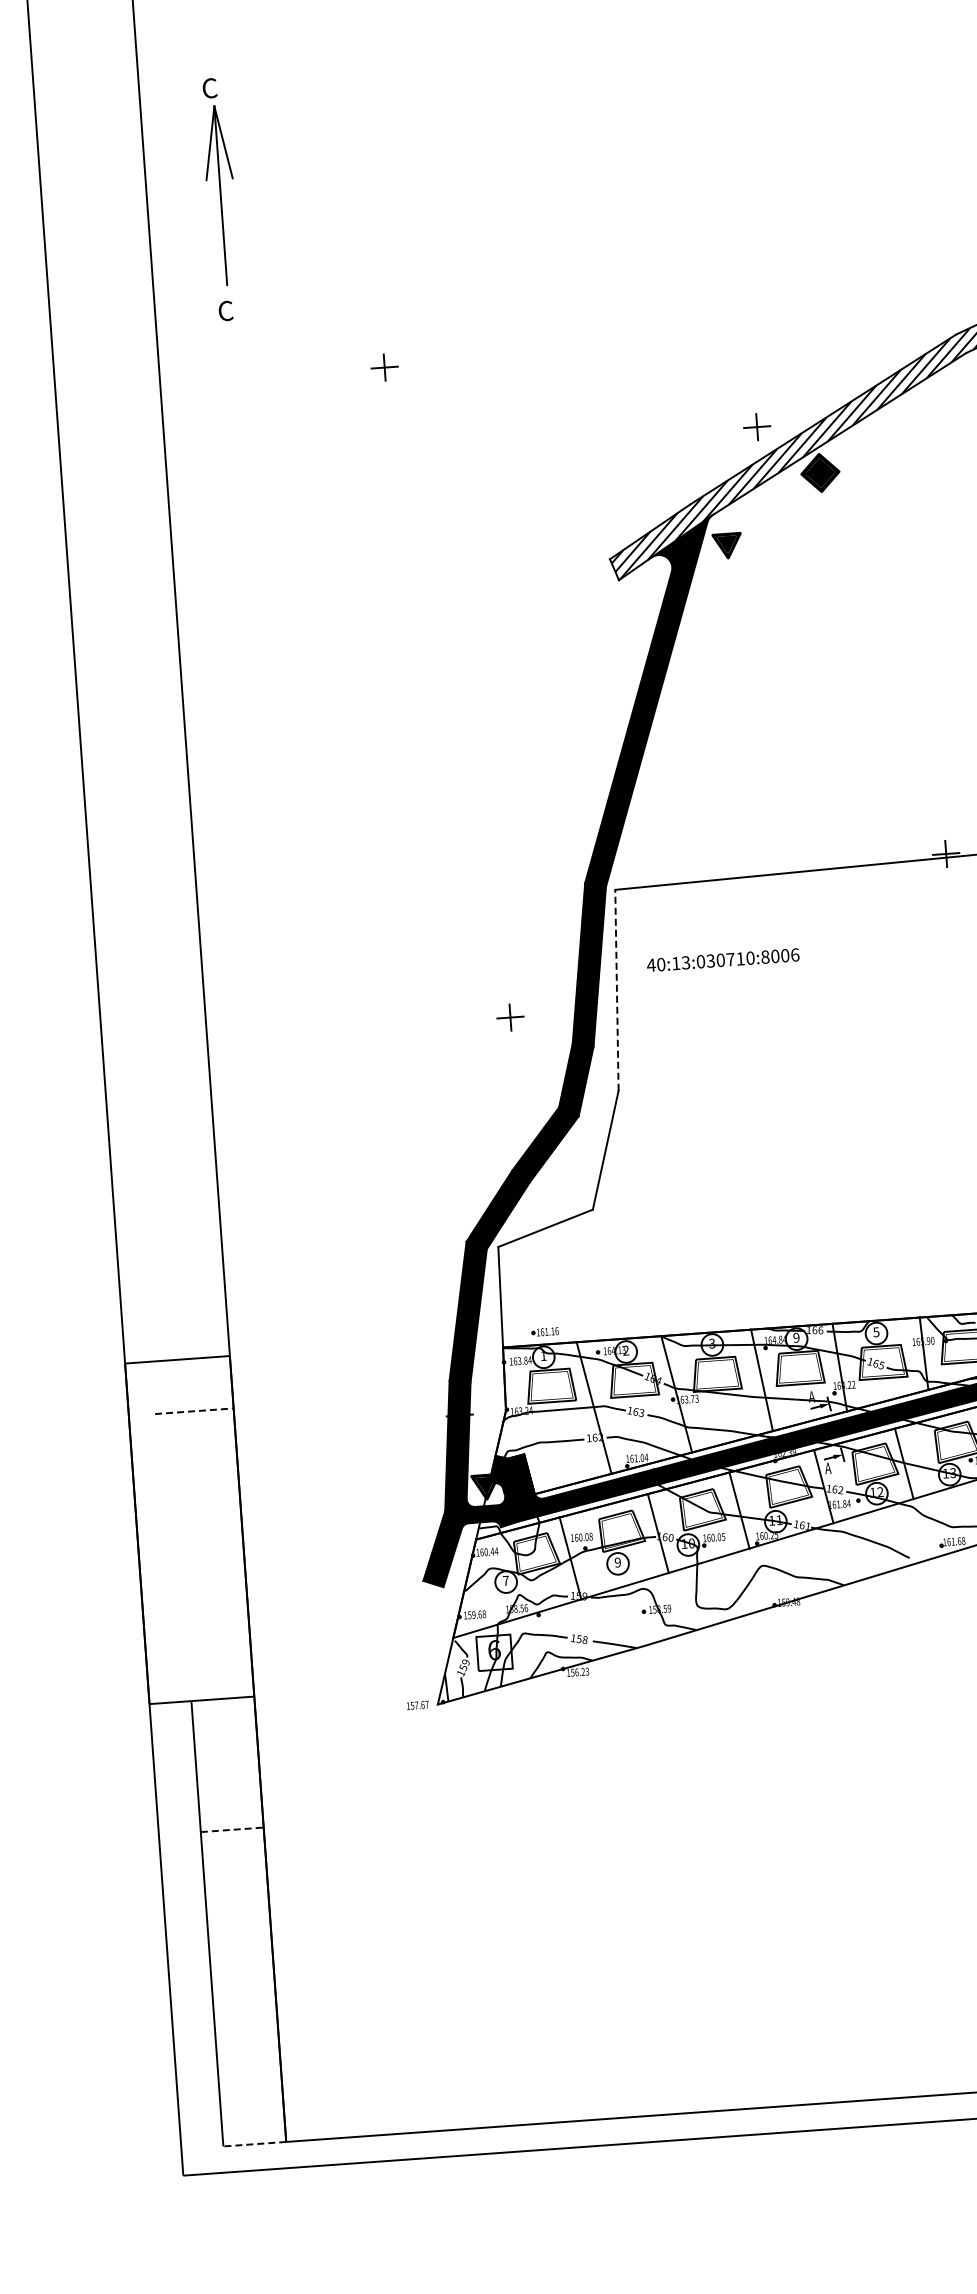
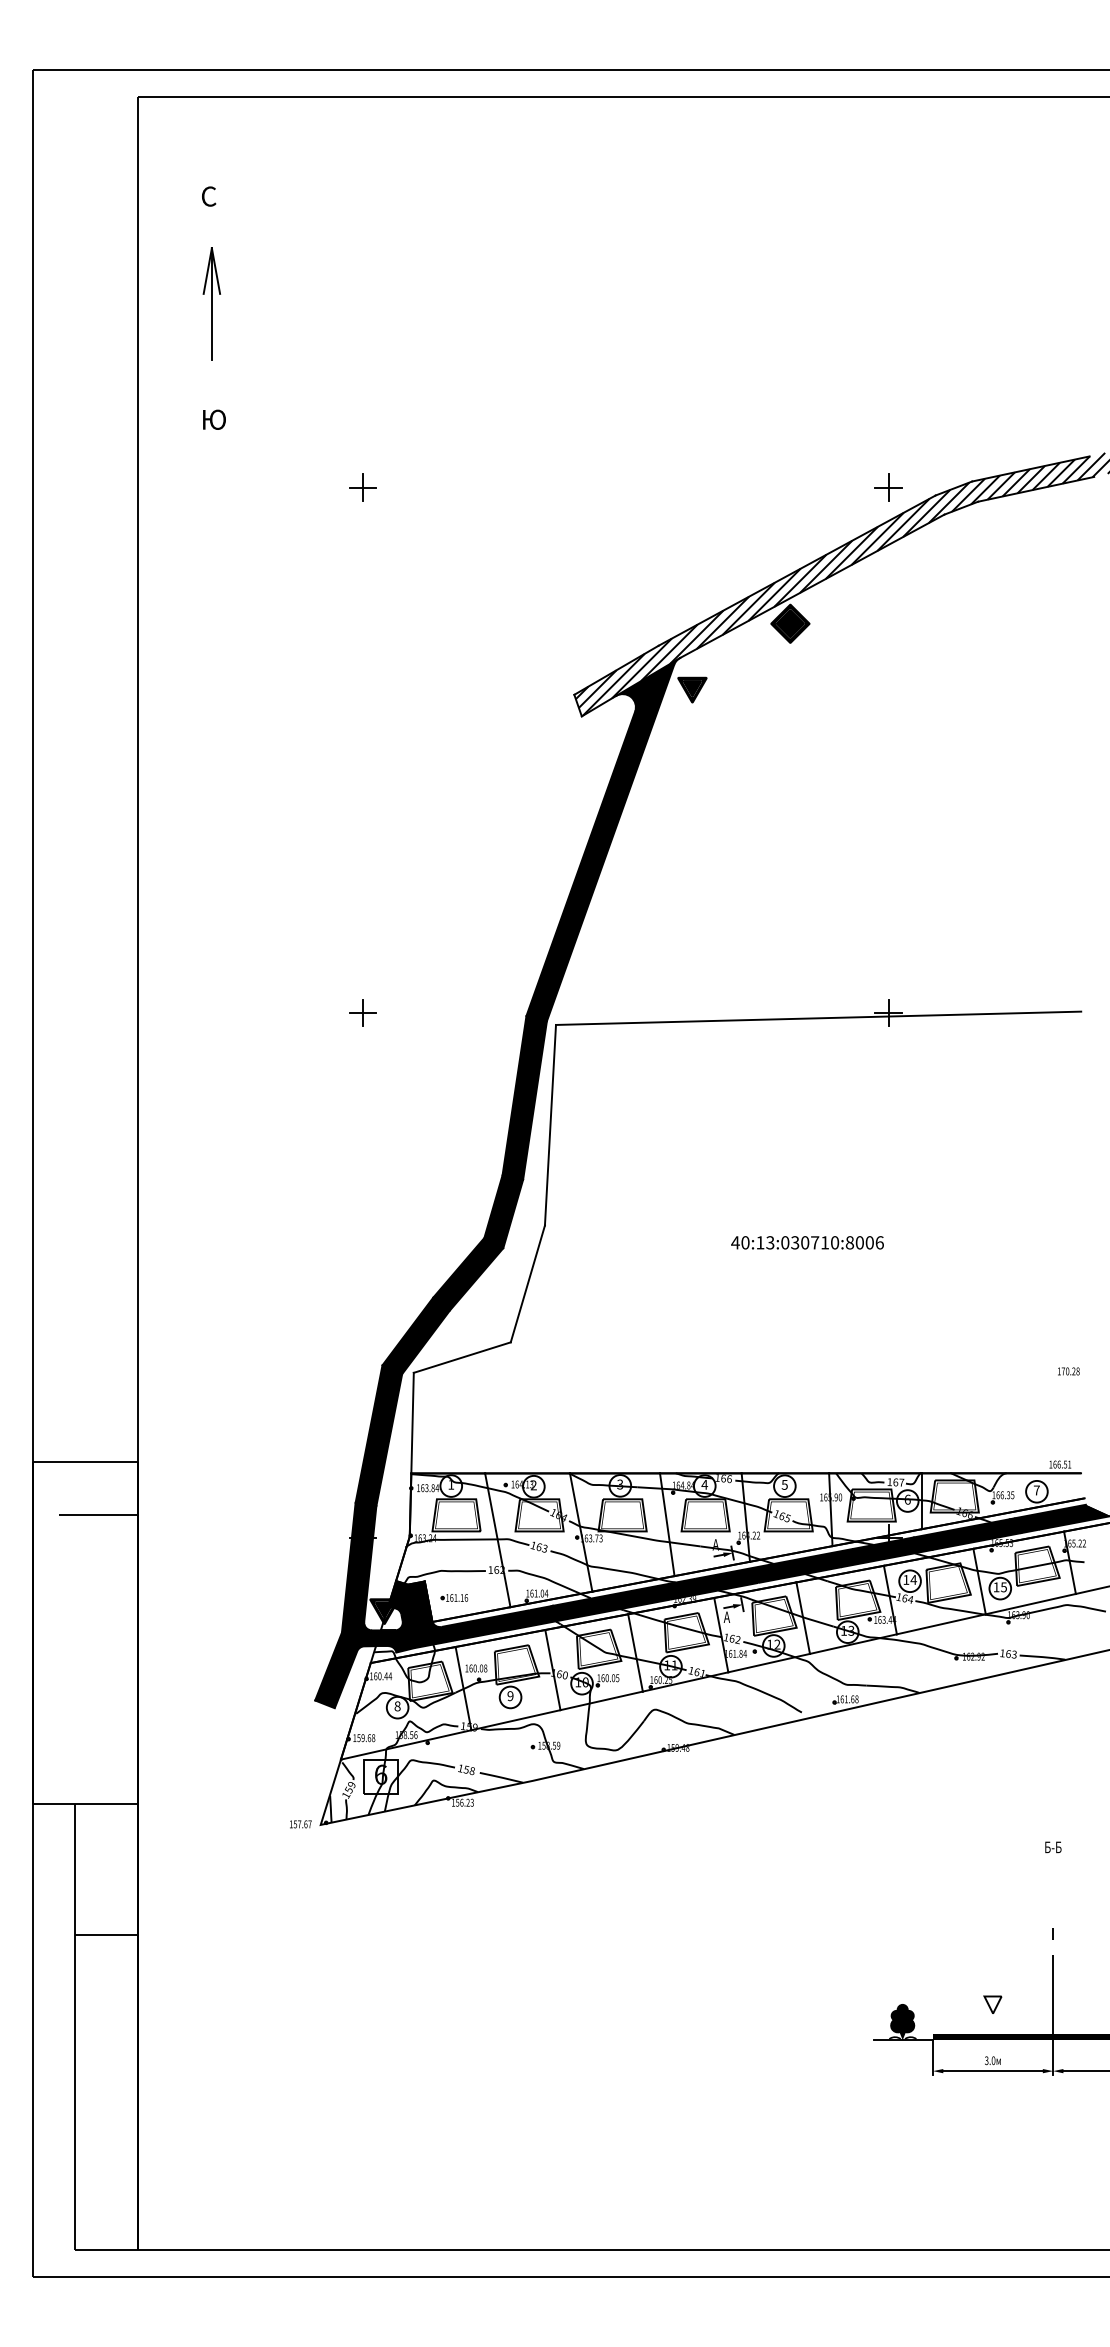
part: (220, 194) -> (211, 303), size x0.62
text: (230, 310) -> (213, 419), C -> Ю
part: (757, 427) -> (888, 487), moved
text: (723, 959) -> (807, 1242), moved
line: (616, 989) -> (550, 1124), dashed -> solid
part: (509, 1017) -> (362, 1012), moved
part: (545, 1331) -> (454, 1597), moved
text: (796, 1337) -> (704, 1484), 9 -> 4
line: (194, 1410) -> (99, 1514), dashed -> solid
text: (505, 1580) -> (397, 1706), 7 -> 8
line: (232, 1830) -> (106, 1935), dashed -> solid
line: (254, 2144) -> (106, 2250), dashed -> solid

